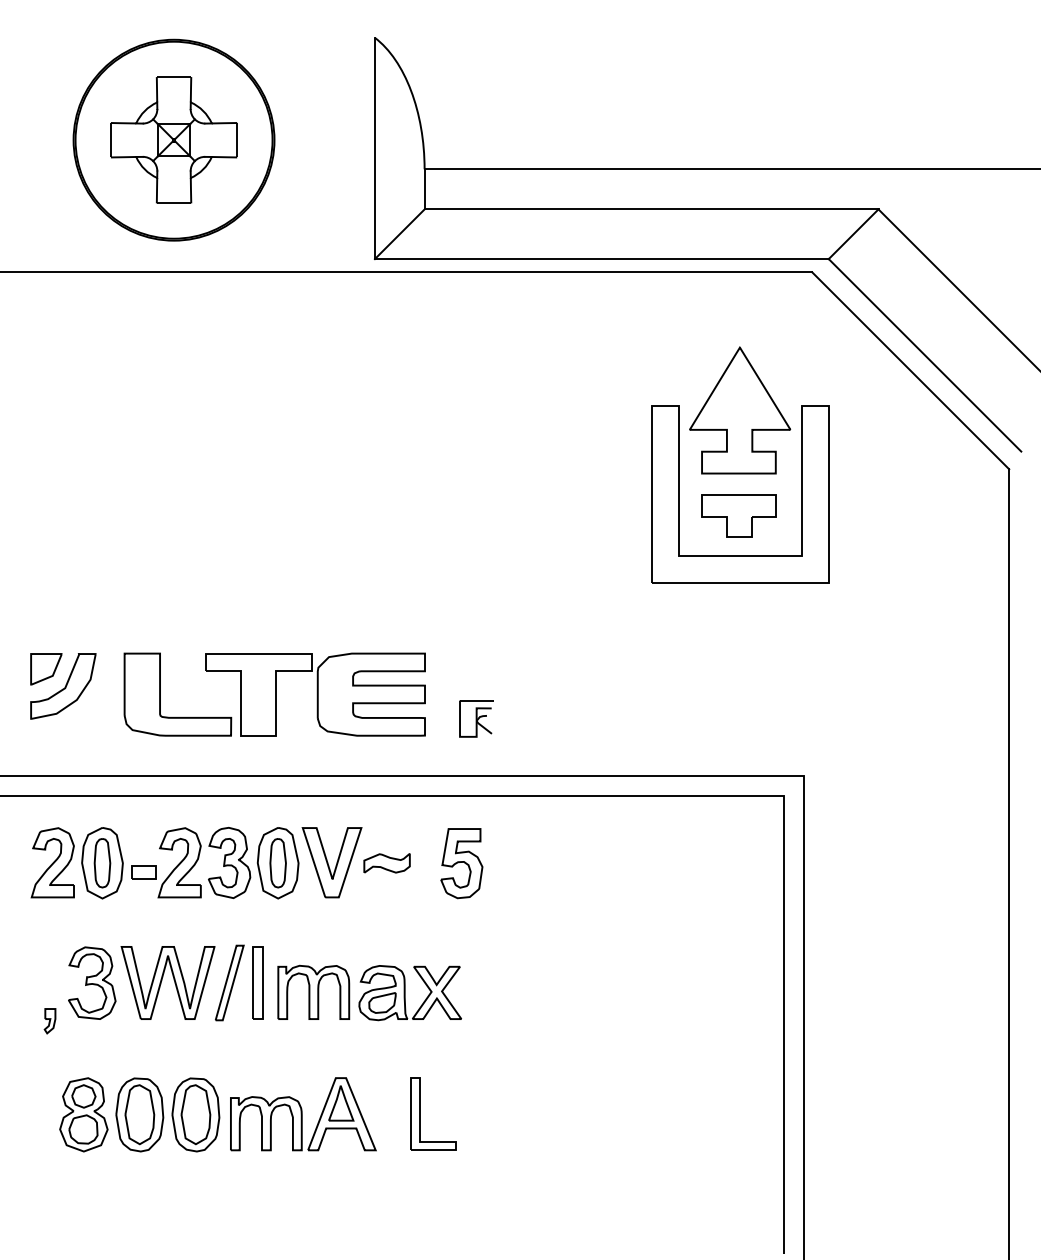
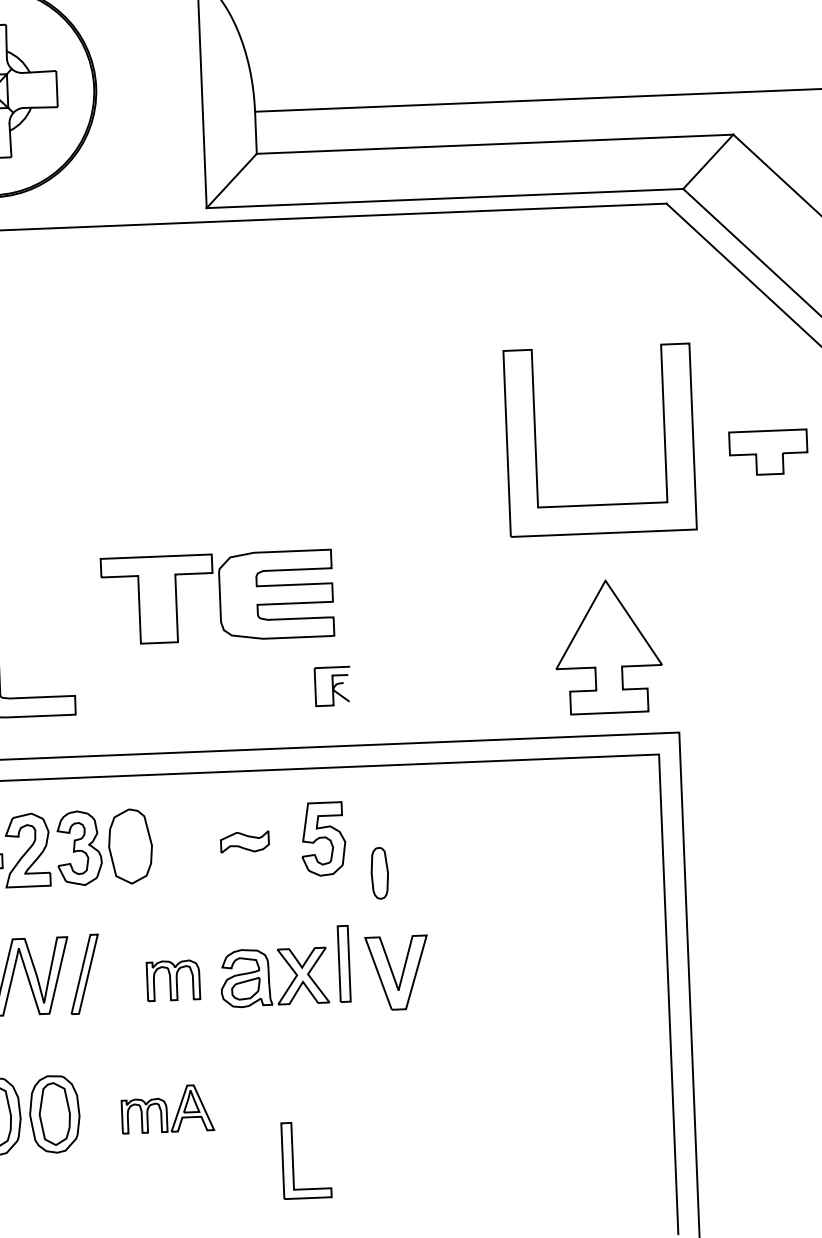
part: (740, 410) -> (608, 646), moved
part: (738, 515) -> (768, 452), moved
part: (315, 694) -> (217, 597), moved
part: (331, 862) -> (396, 972), moved
part: (277, 863) -> (379, 873), moved
part: (257, 982) -> (343, 963), moved
part: (313, 991) -> (173, 979), size x0.7
part: (420, 1113) -> (292, 1160), moved
part: (303, 1114) -> (167, 1109), size x0.6

